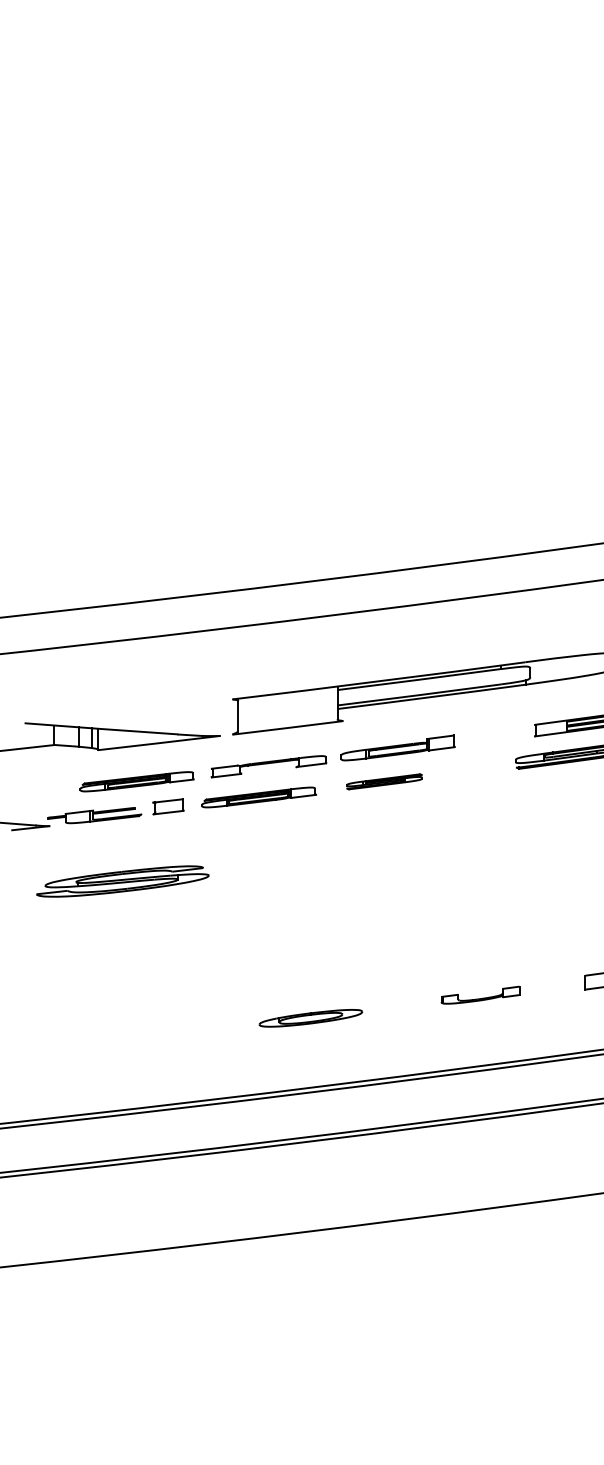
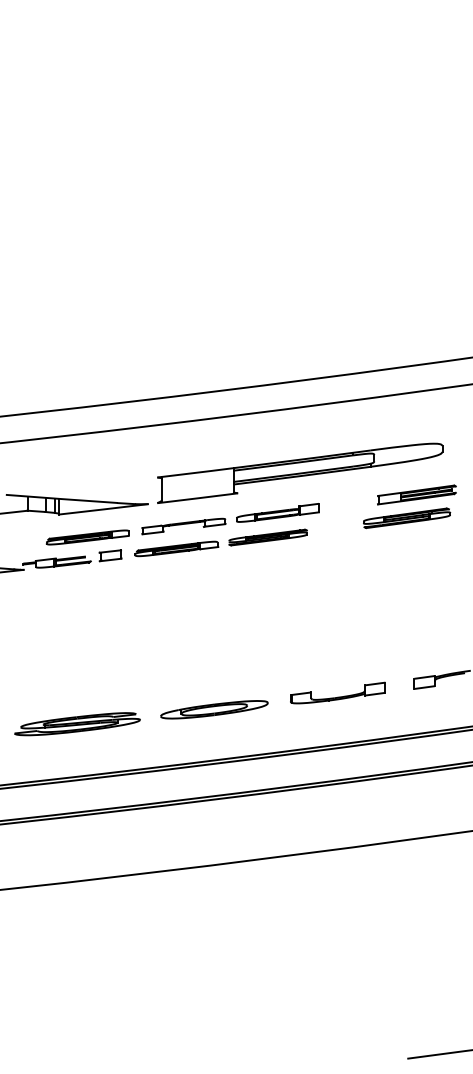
part: (383, 781) -> (267, 537), size x1.43
part: (122, 881) -> (77, 724), moved
part: (479, 994) -> (337, 692), size x1.67
part: (310, 1017) -> (214, 709), size x1.43

